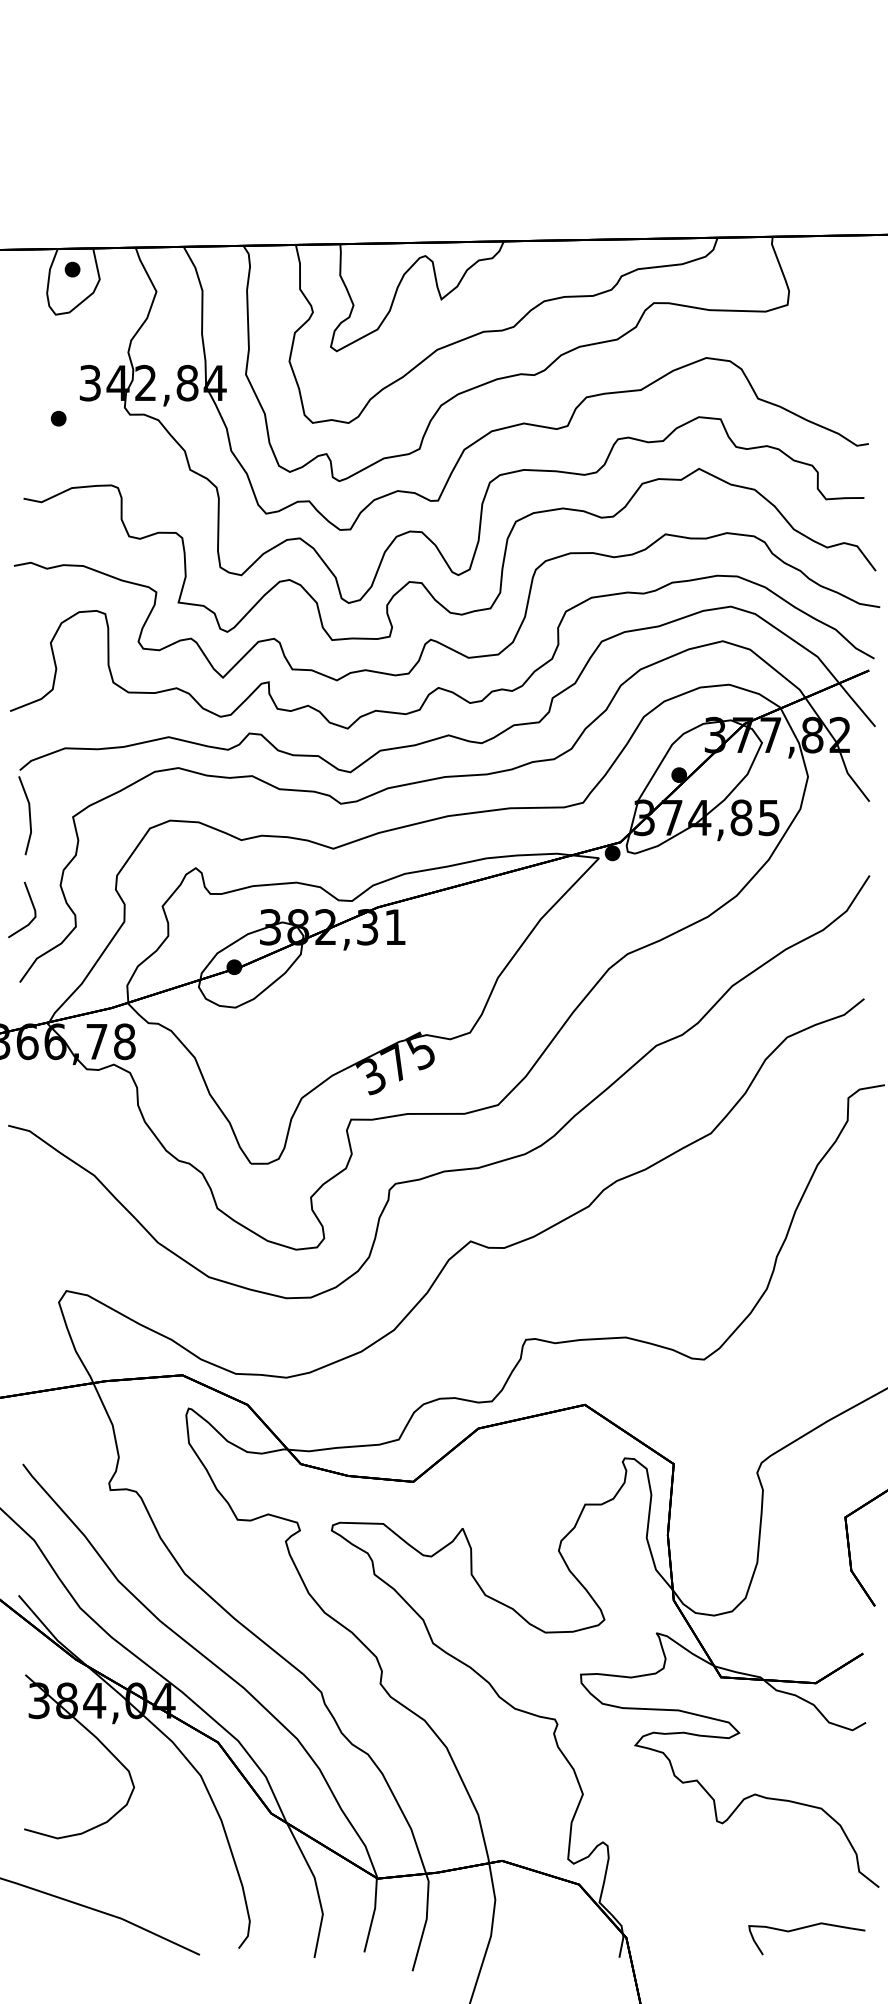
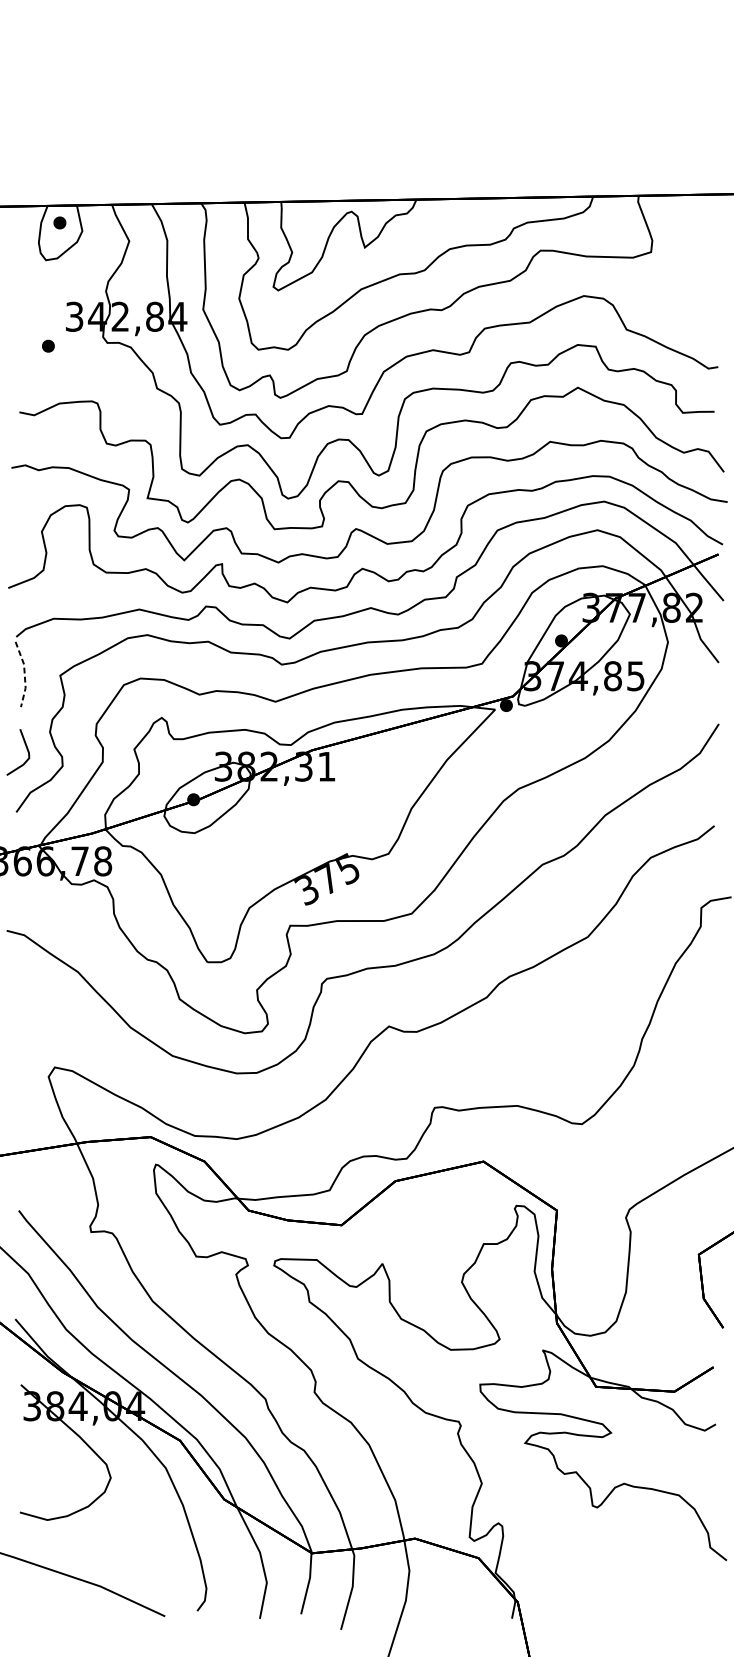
line: (30, 815) -> (25, 674), solid -> dashed
curve: (805, 1928) -> (665, 1594), removed

